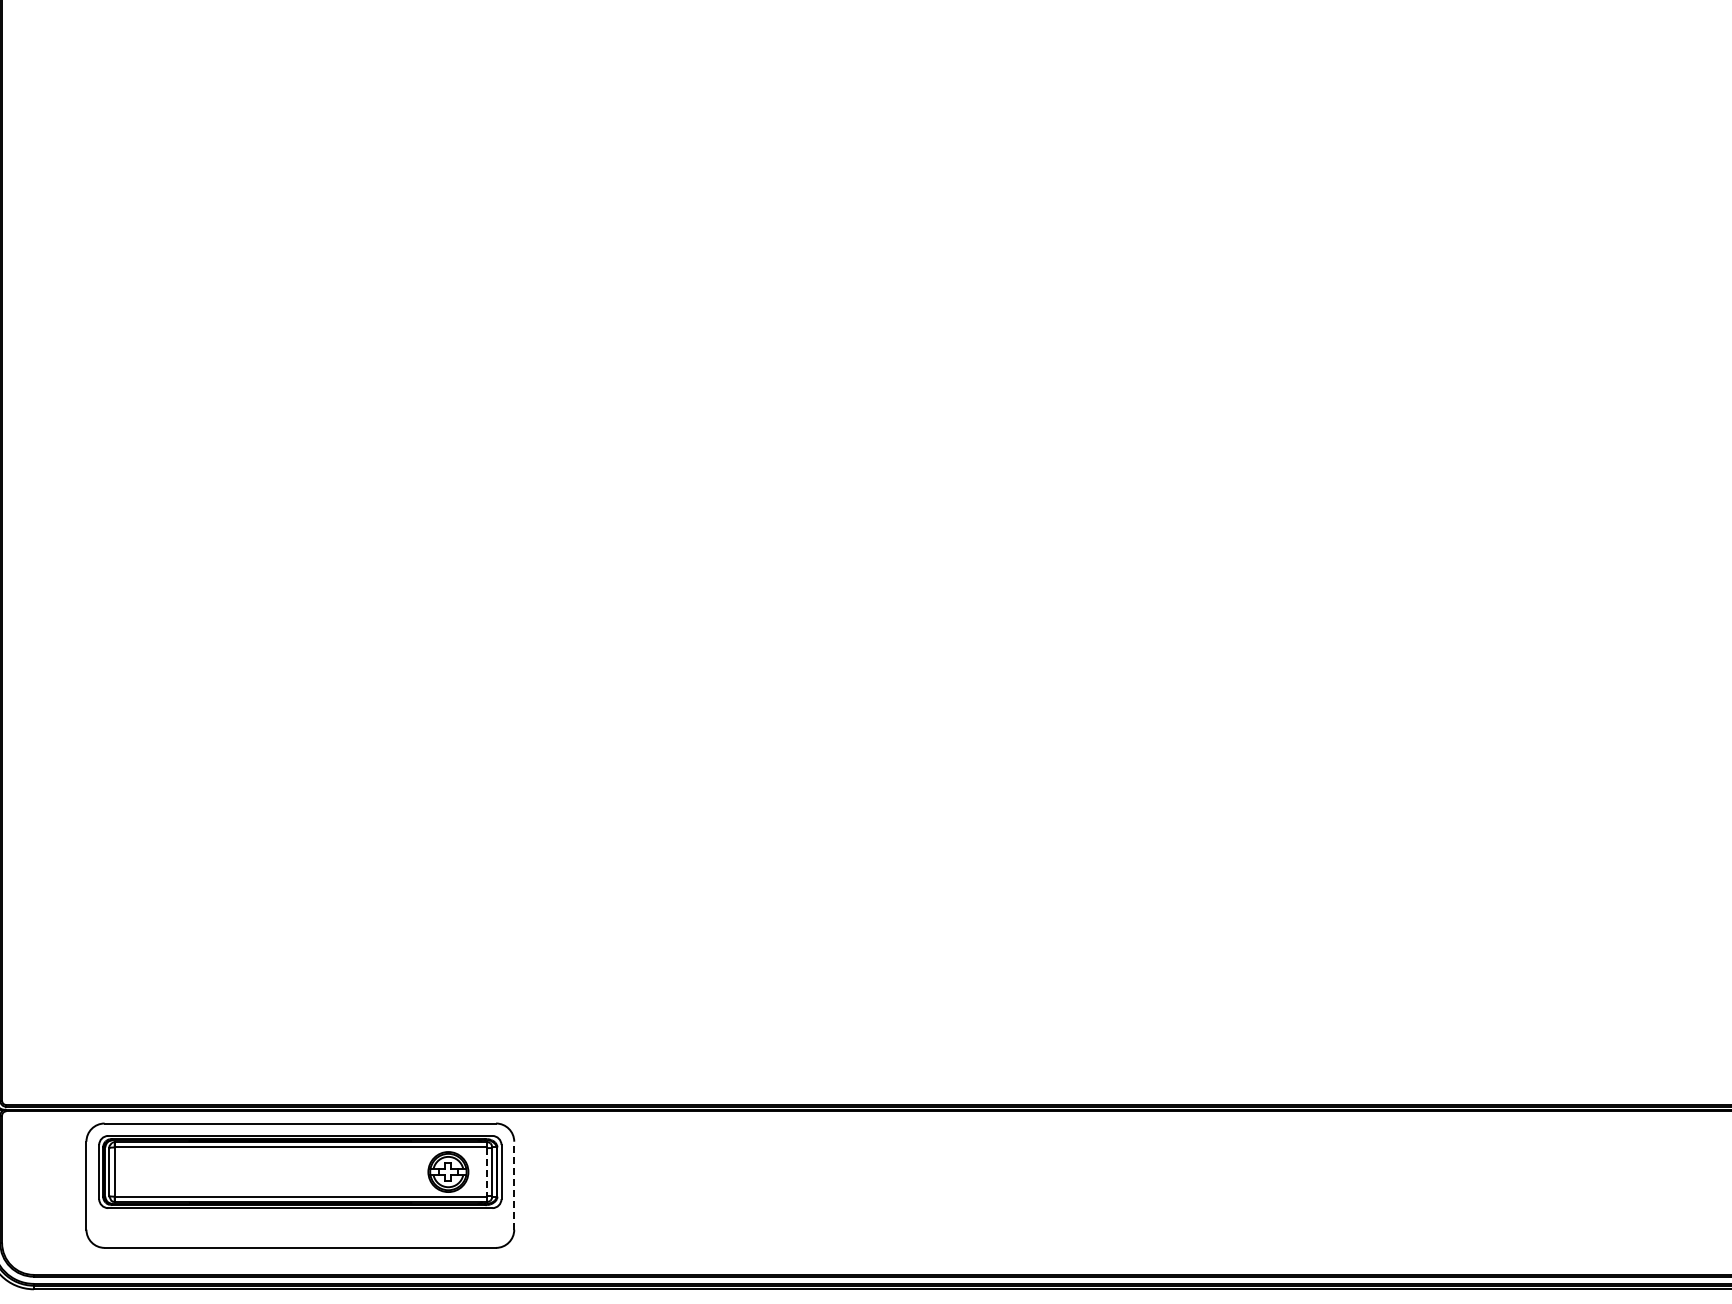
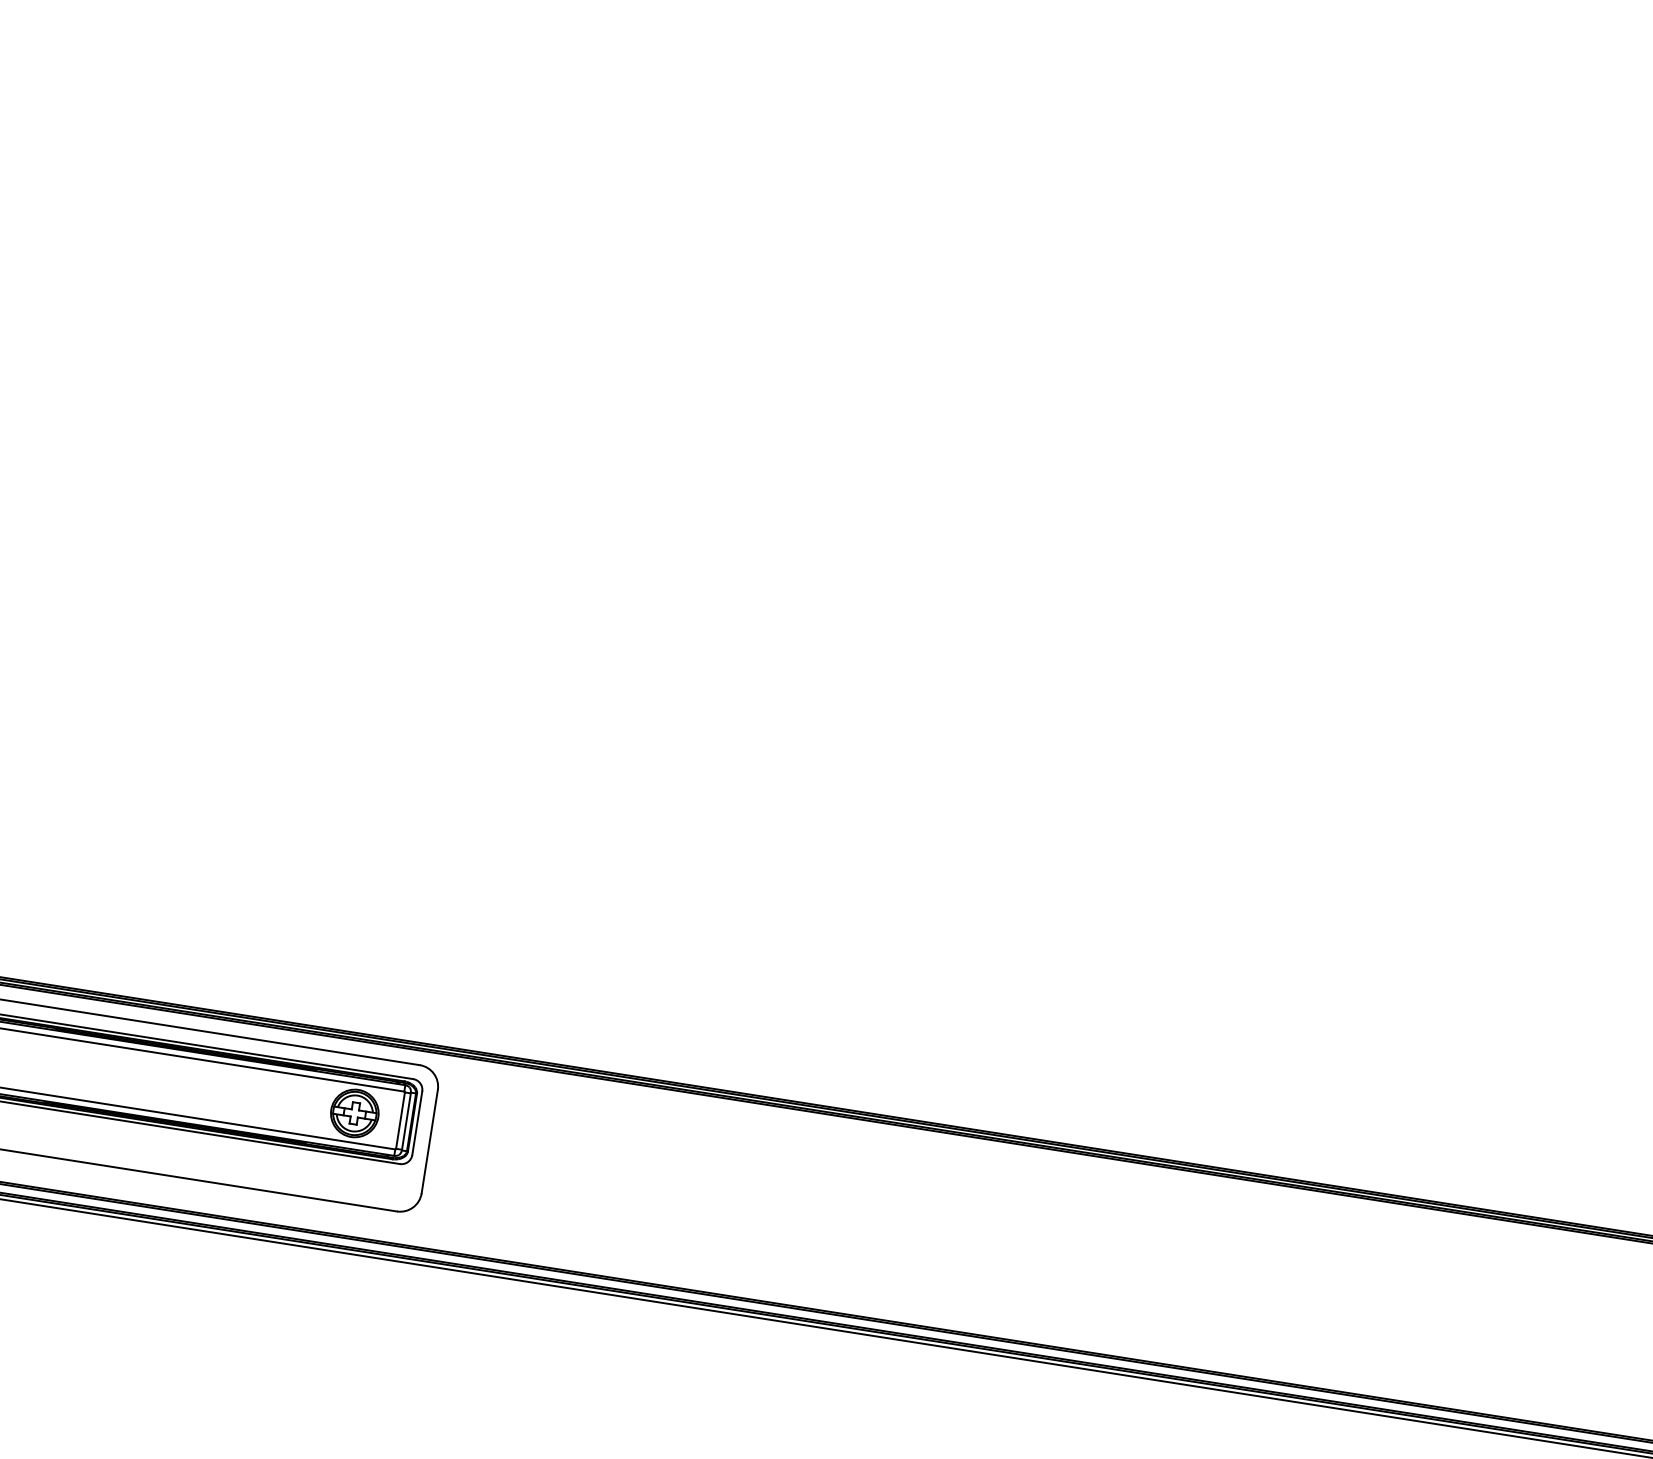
line: (487, 1171) -> (400, 1120), dashed -> solid
line: (514, 1185) -> (430, 1141), dashed -> solid

